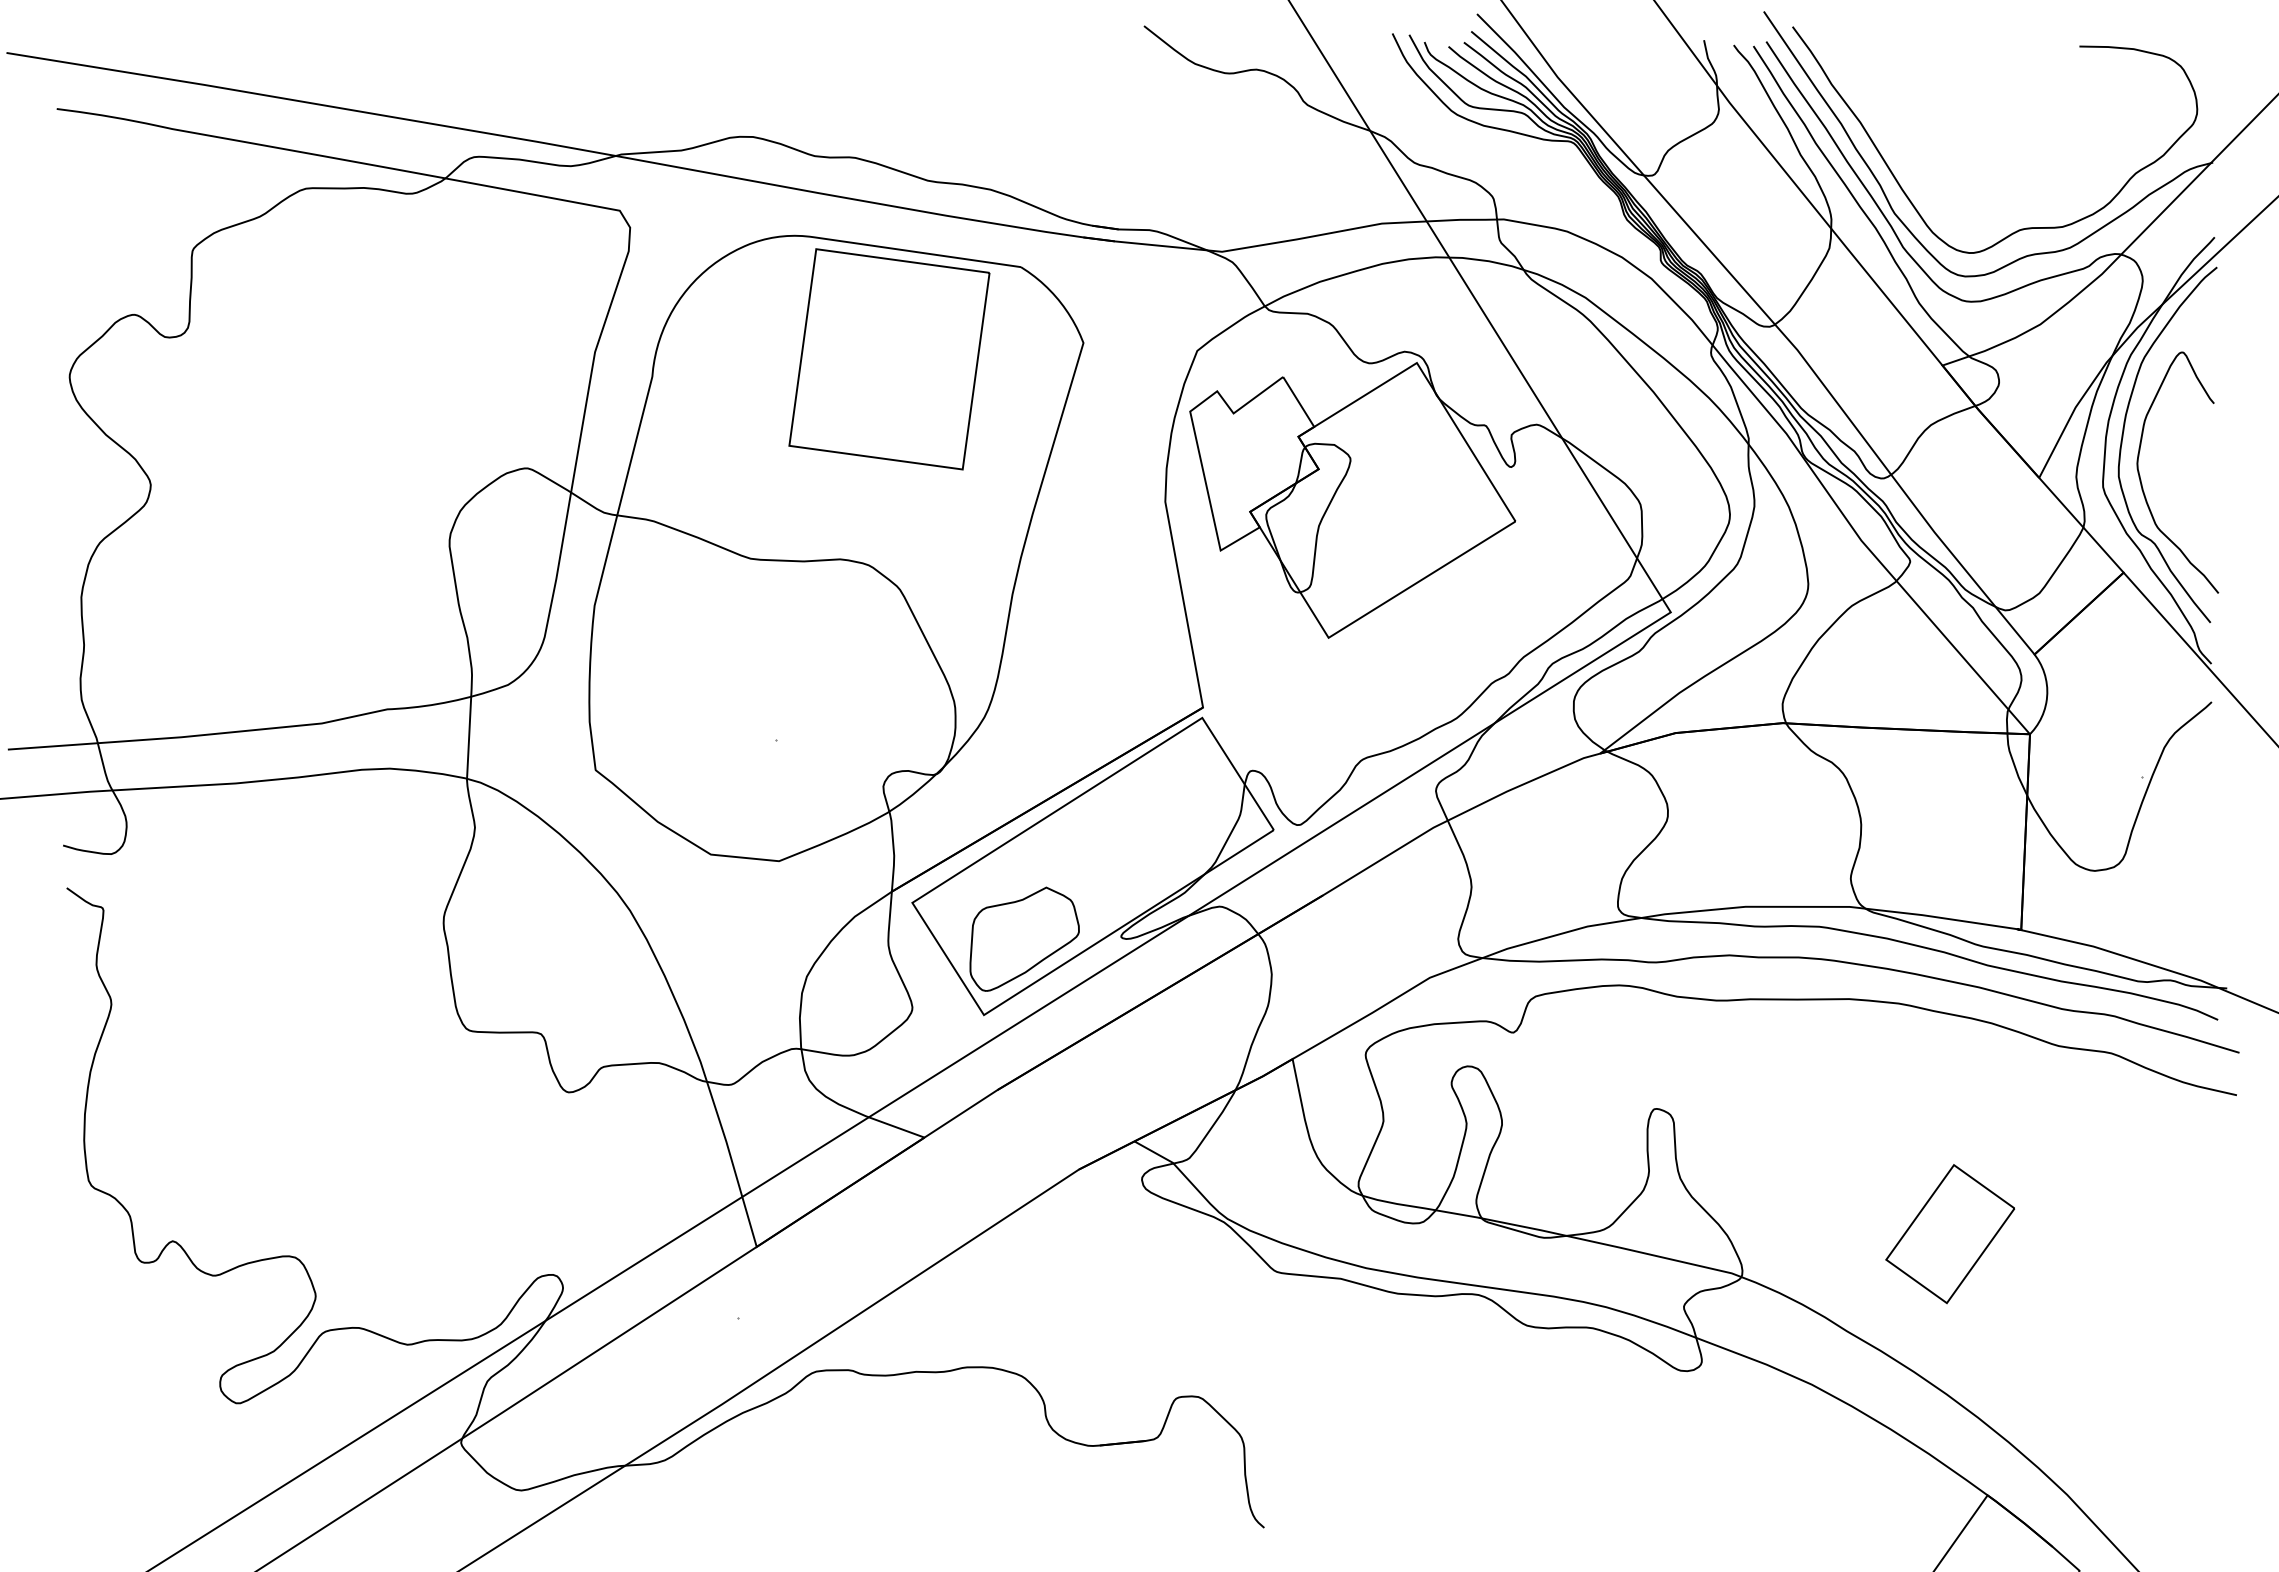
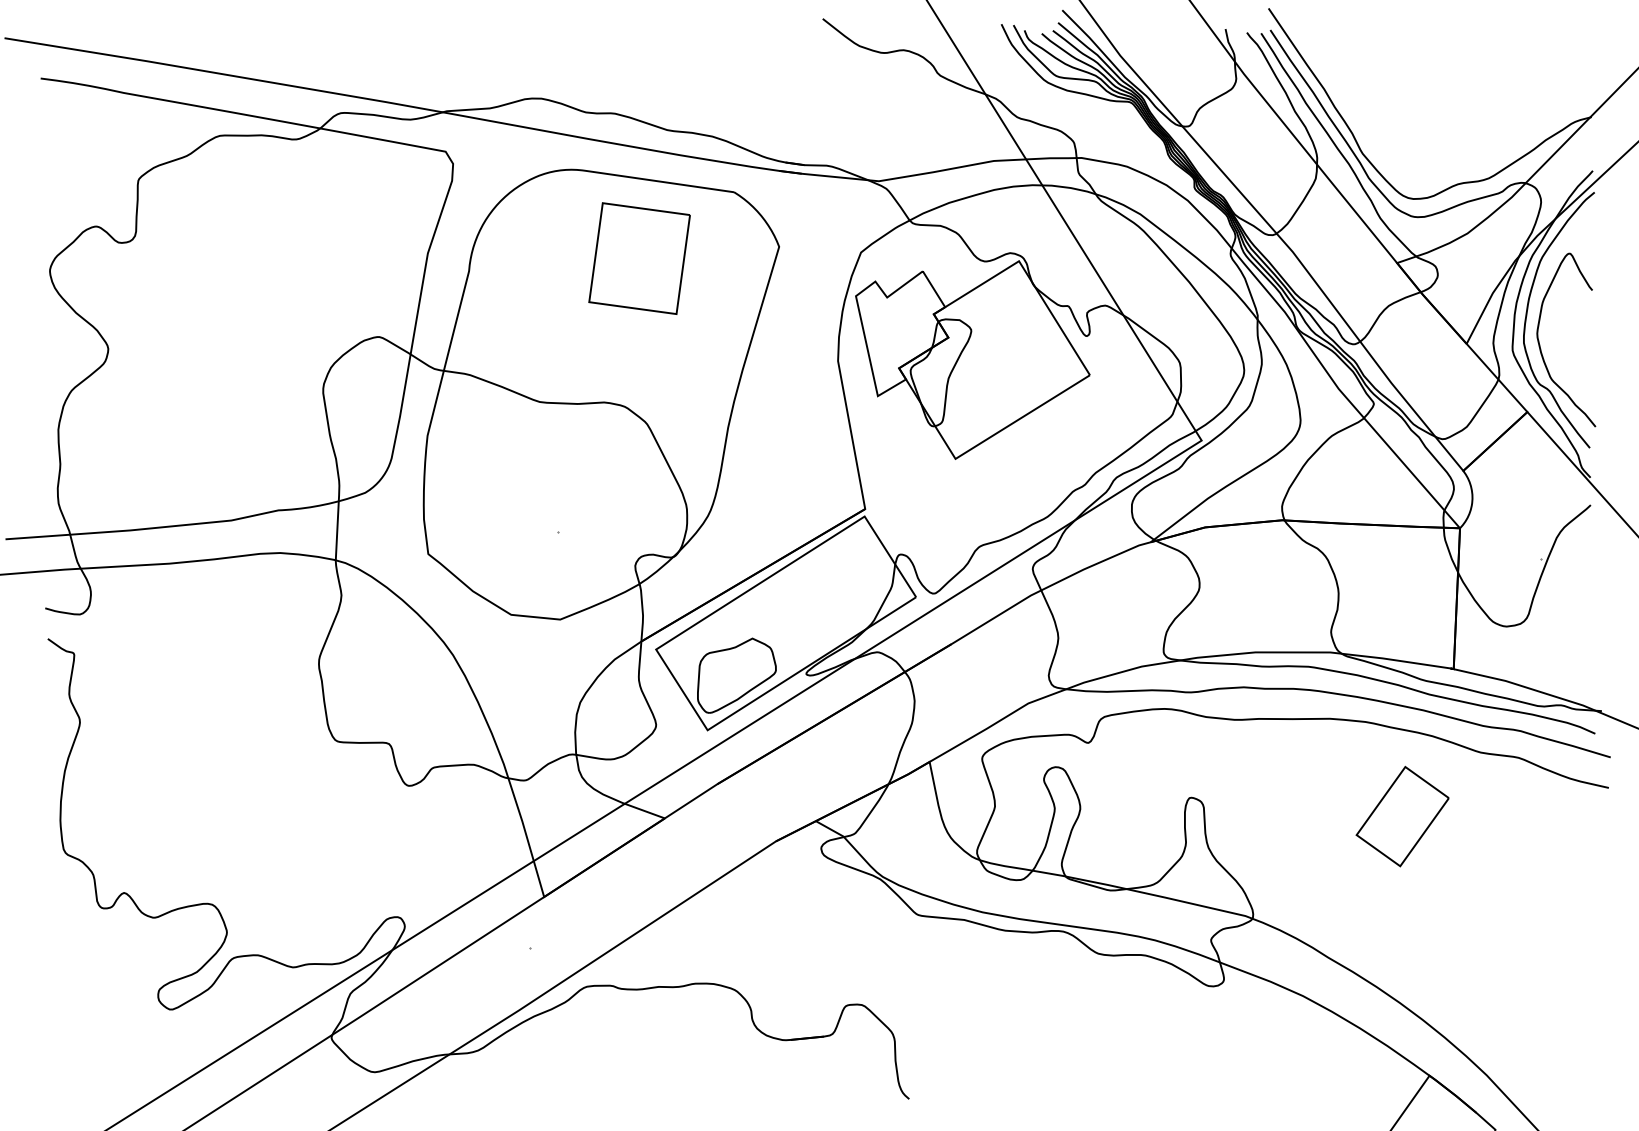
curve: (2021, 228) -> (1453, 164), removed
part: (889, 359) -> (639, 258), size x0.7
part: (1950, 1234) -> (1402, 816), moved

